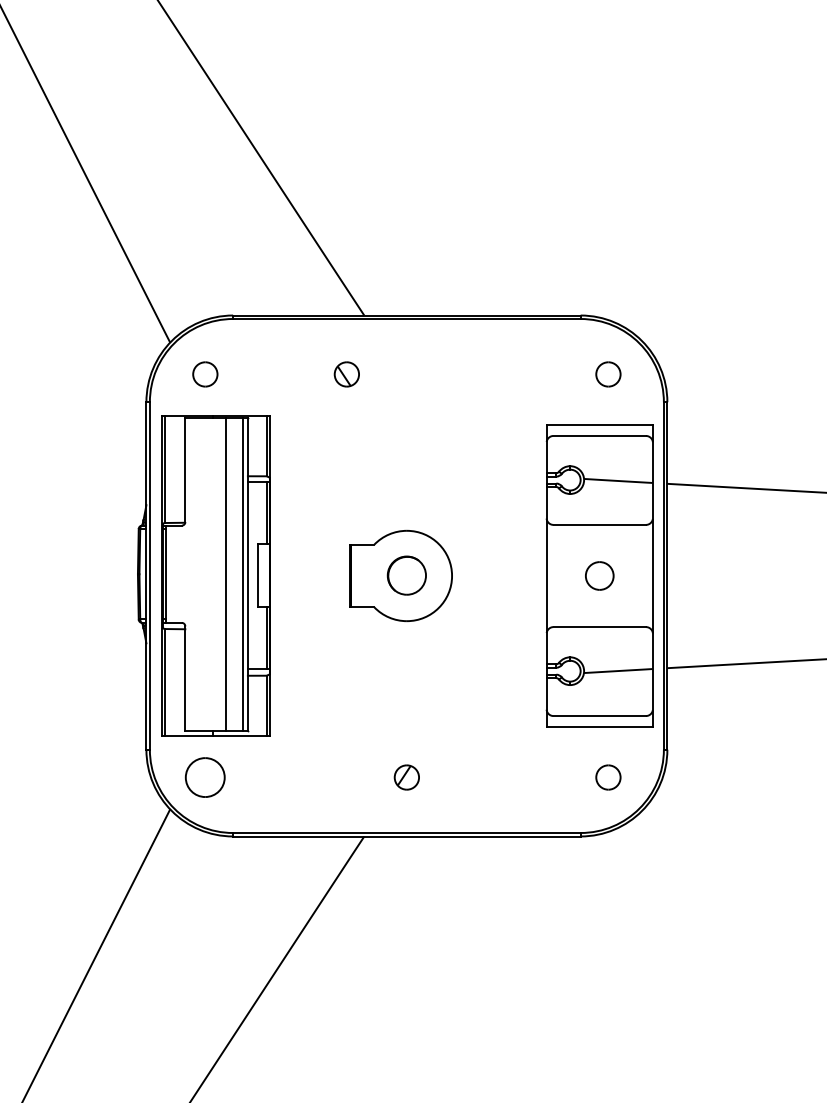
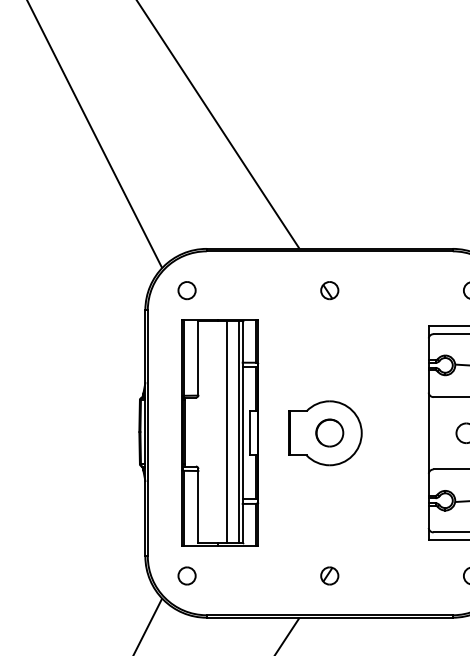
part: (346, 374) -> (329, 290), moved
part: (215, 575) -> (219, 432), moved
part: (205, 777) -> (187, 575), size x0.62

